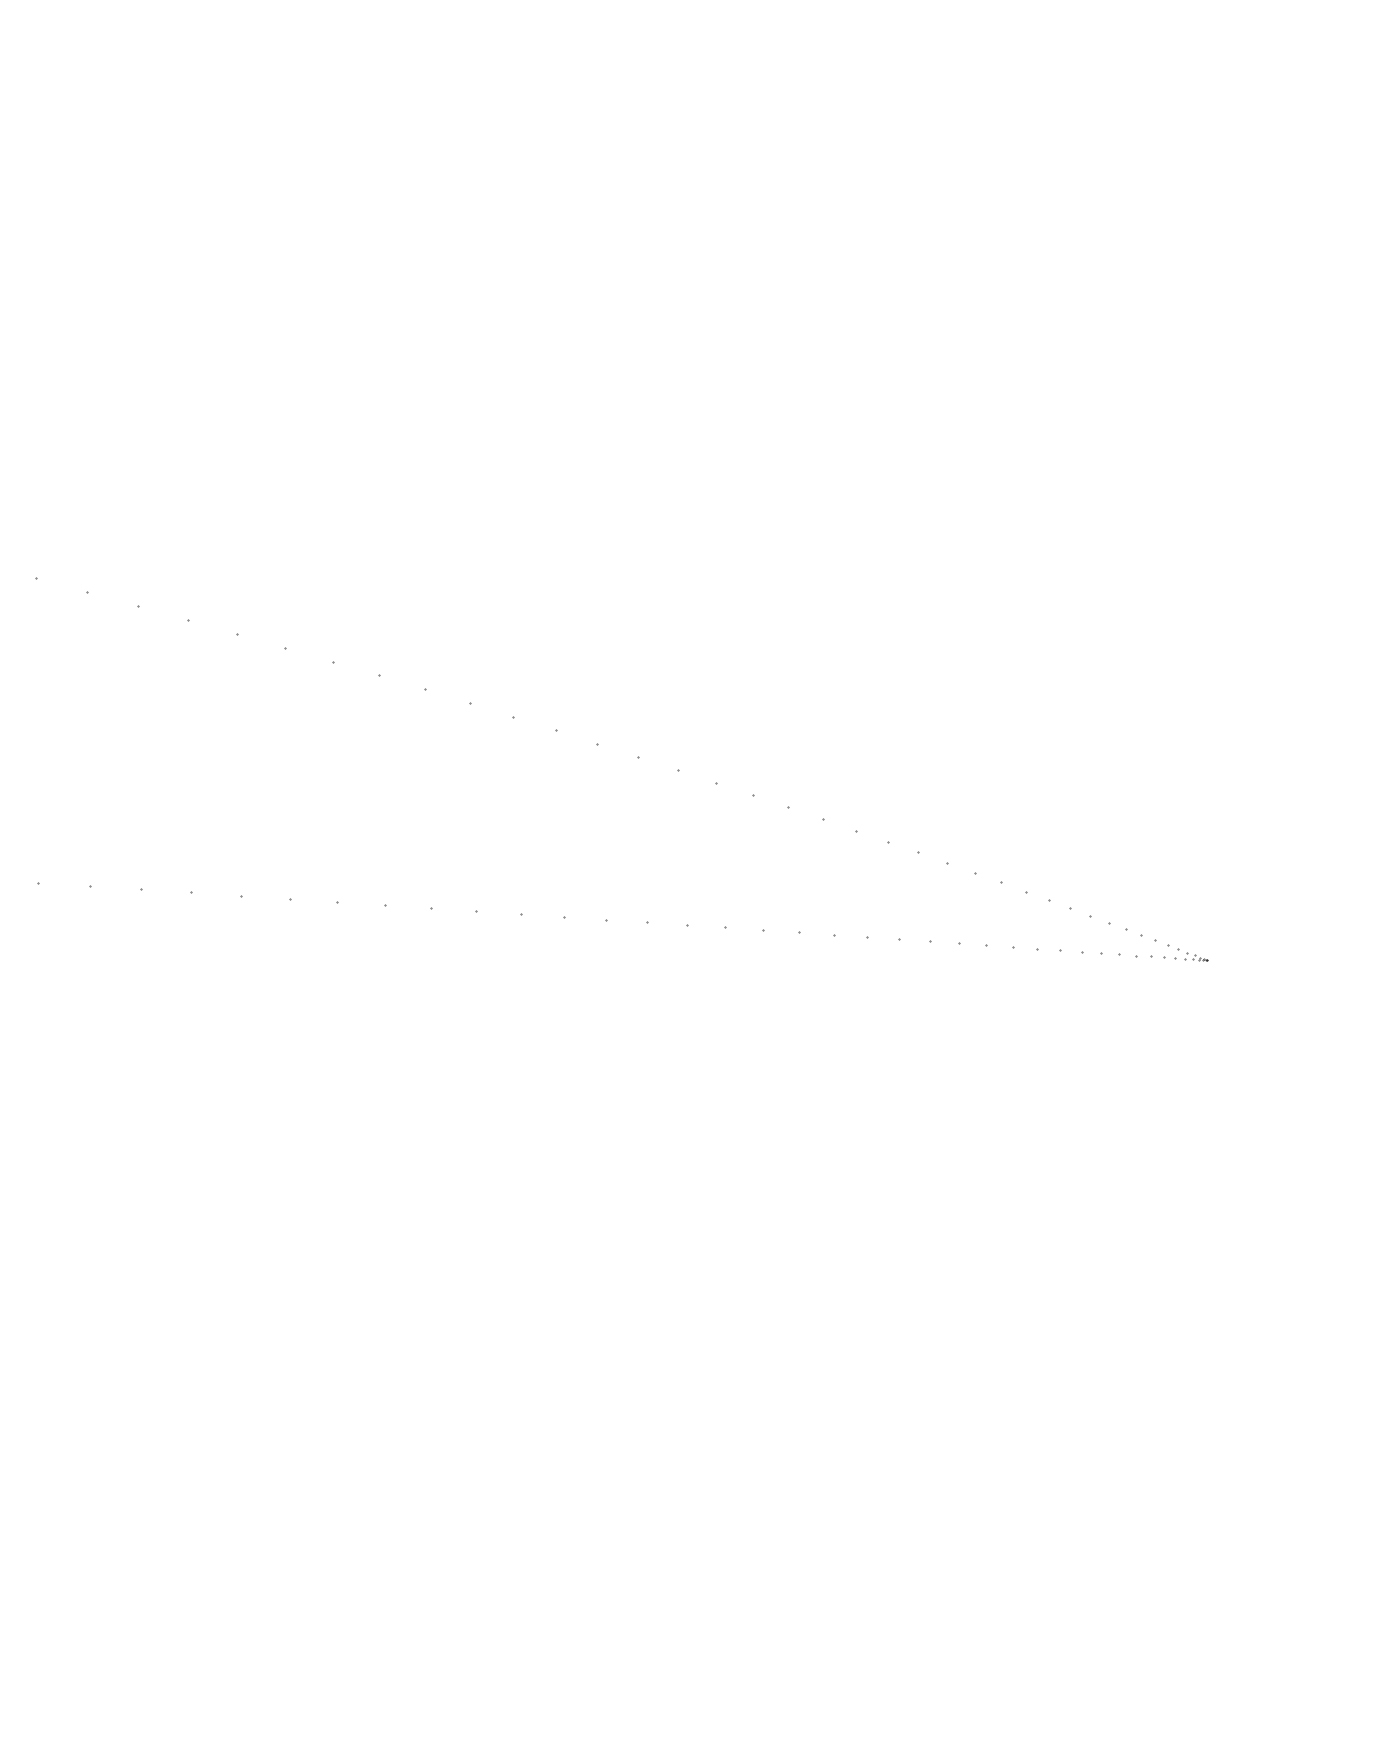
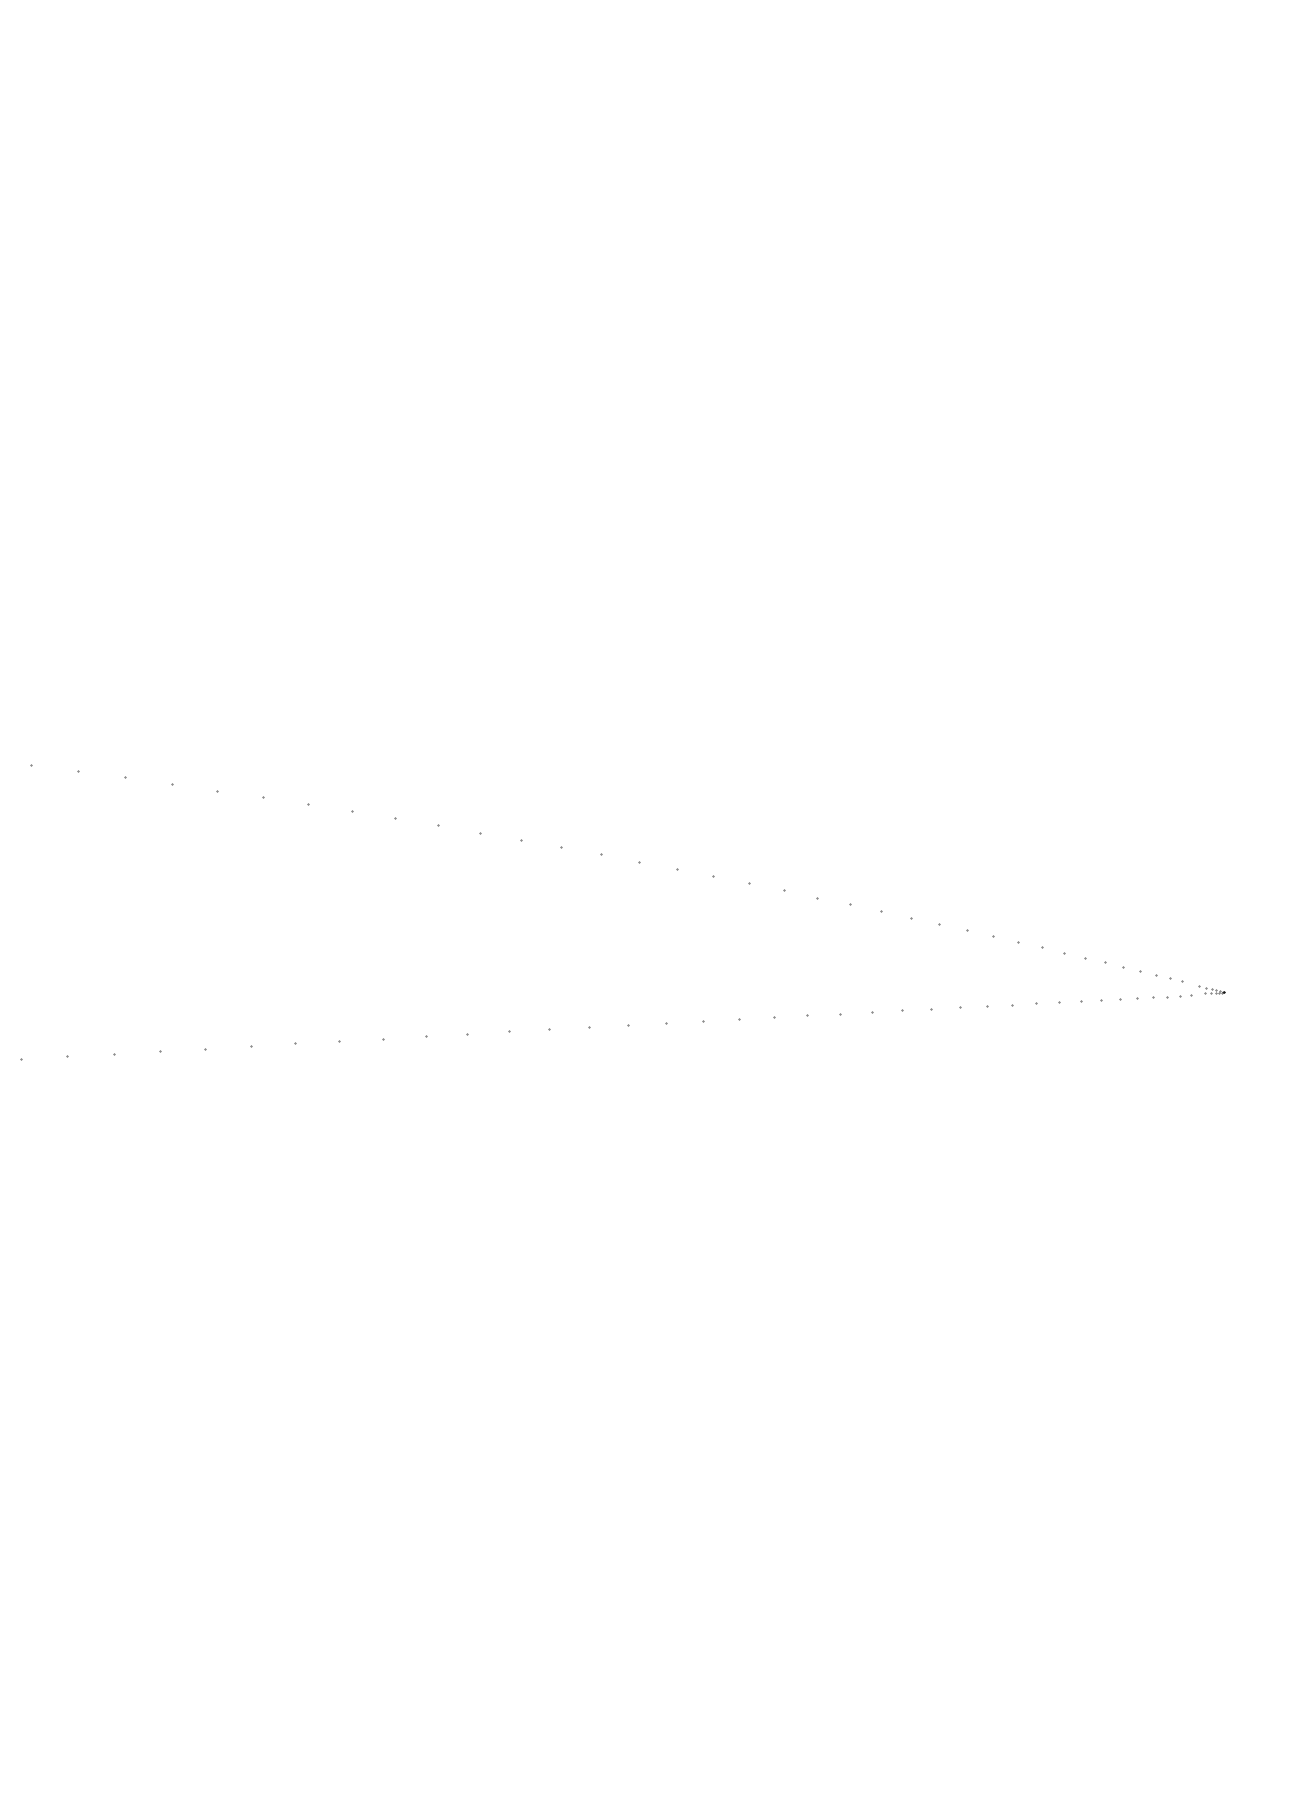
part: (1188, 953) -> (1212, 989), size x0.7

